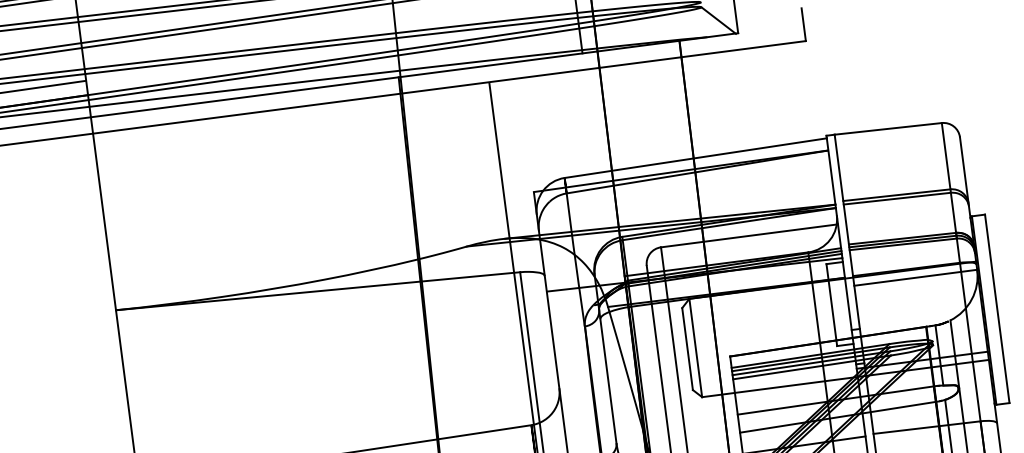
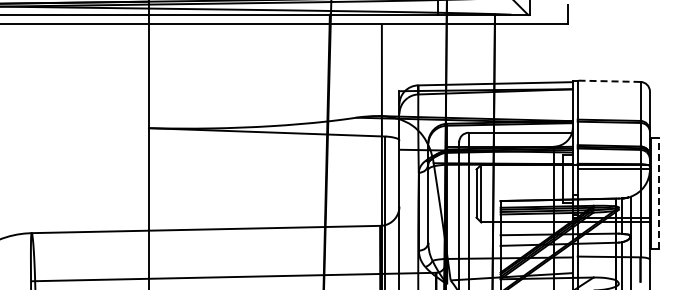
line: (887, 129) -> (608, 81), solid -> dashed
line: (997, 308) -> (658, 193), solid -> dashed

